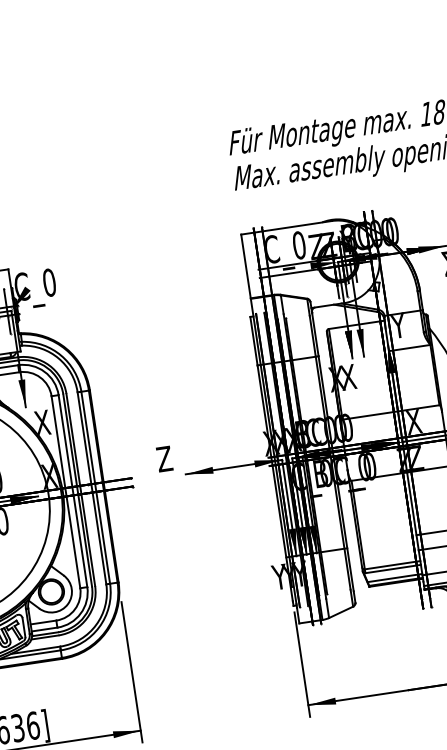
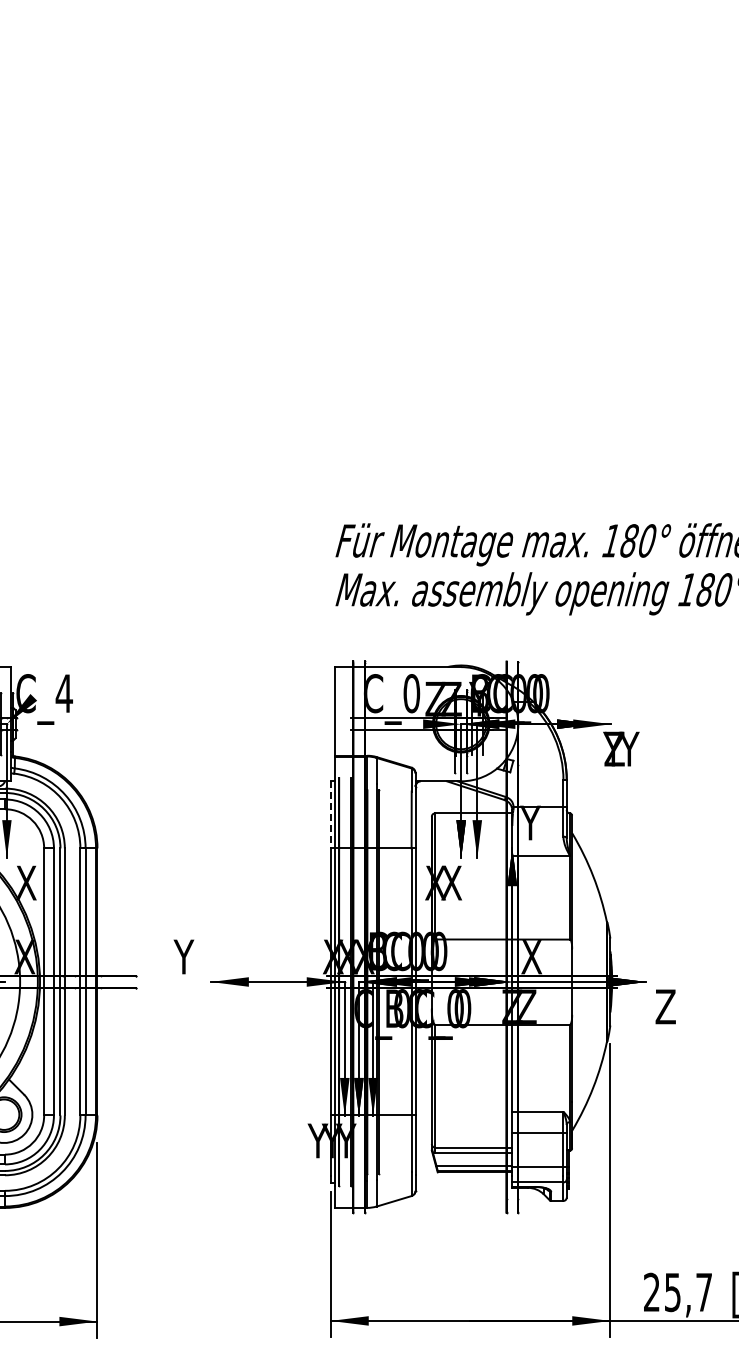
text: (48, 282) -> (63, 693), C_0 -> C_4
line: (253, 341) -> (330, 814), solid -> dashed
text: (164, 458) -> (184, 956), Z -> Y

